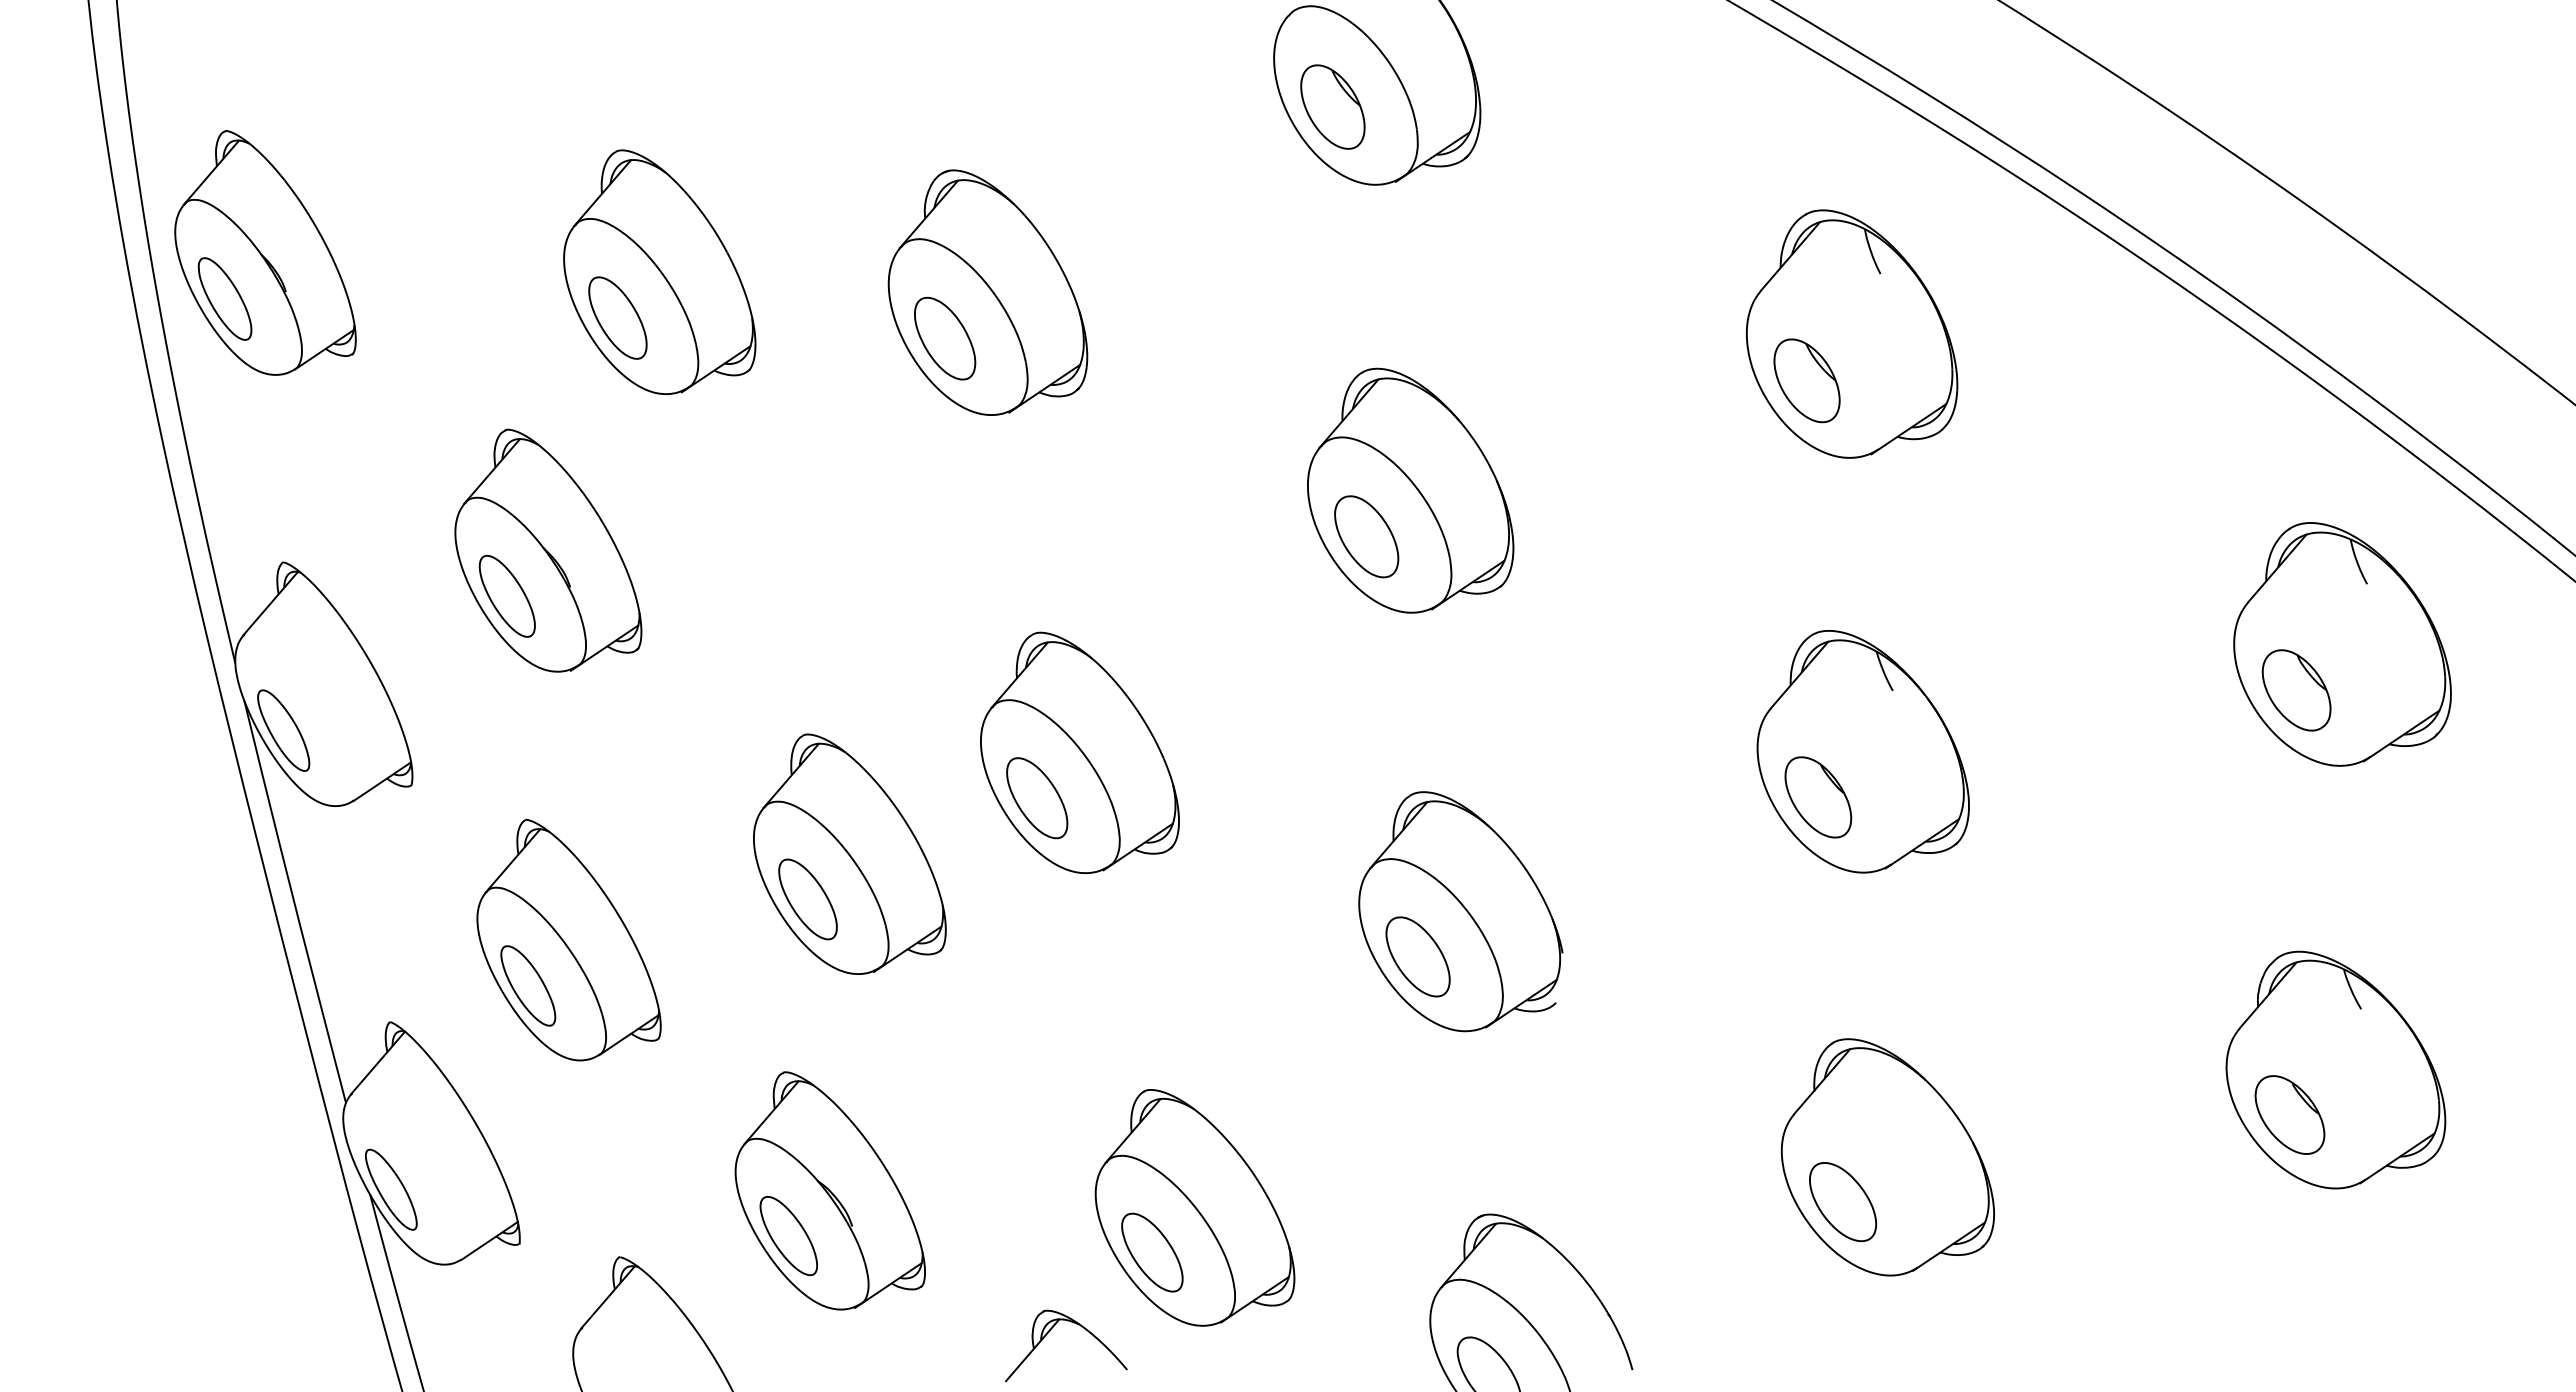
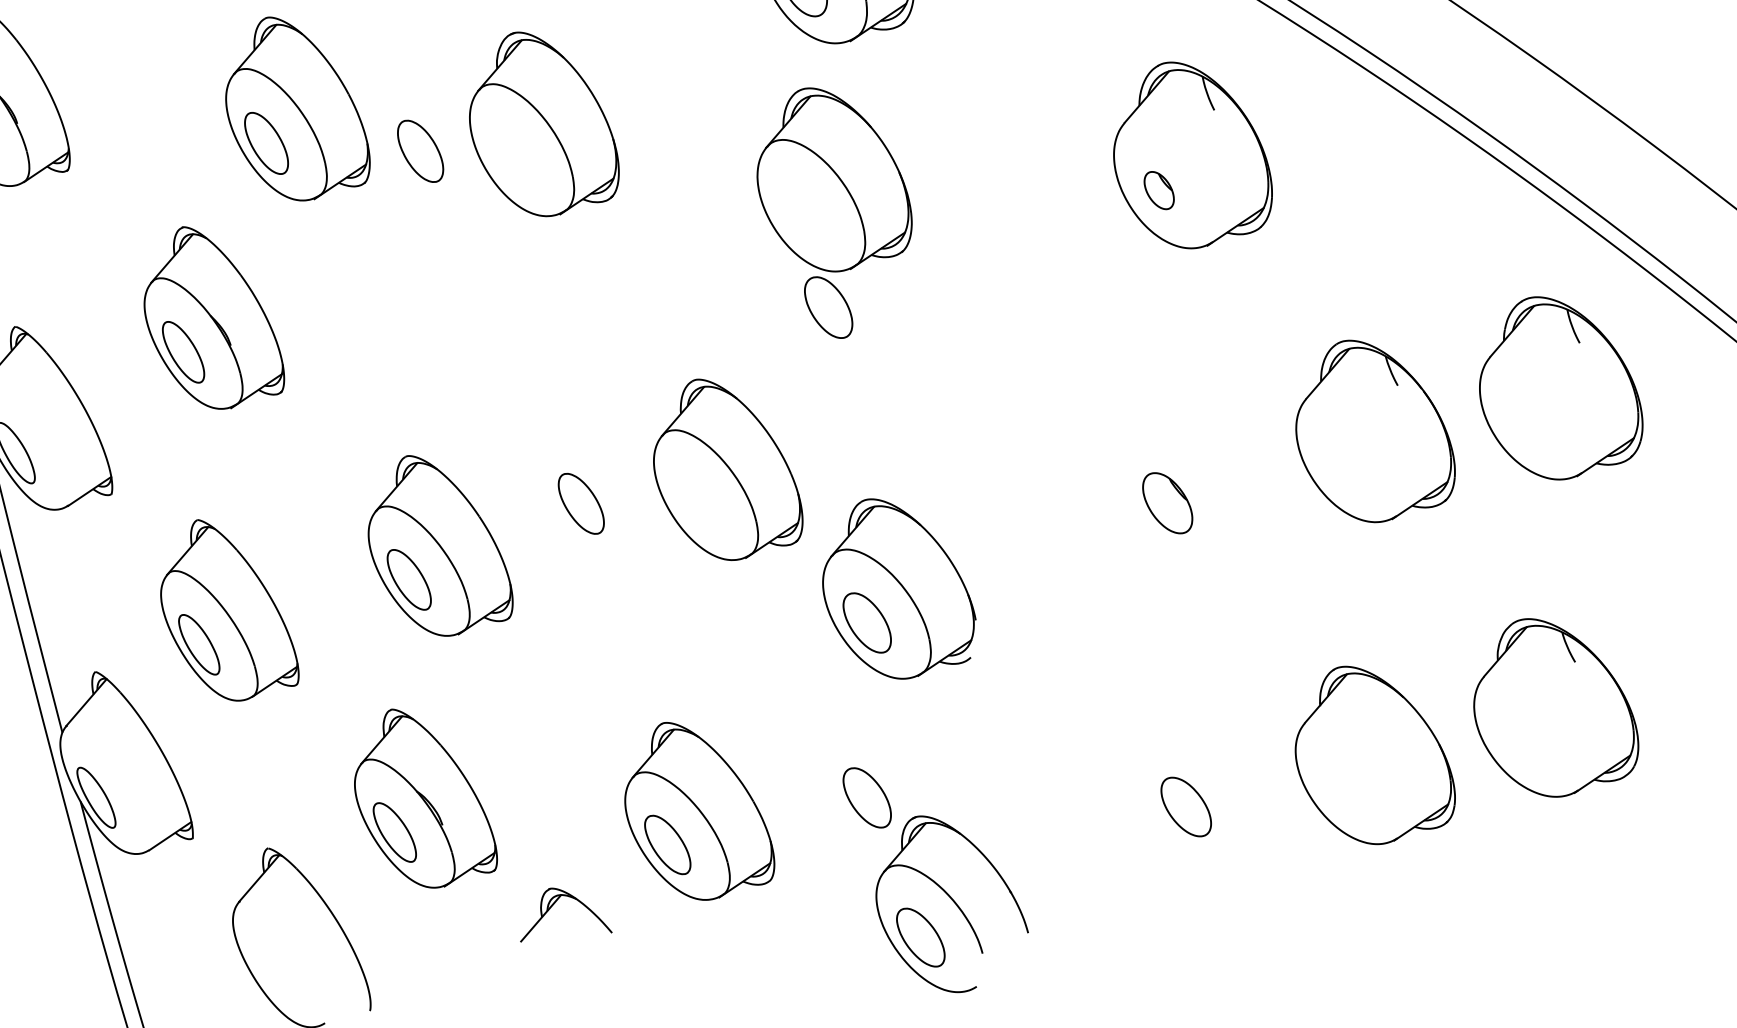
part: (945, 338) -> (420, 151), moved
part: (1806, 380) -> (1158, 190), size x0.6
part: (1410, 490) -> (834, 179), moved
part: (2296, 690) -> (1526, 423), removed
part: (1862, 751) -> (1375, 431), moved
part: (1079, 752) -> (727, 469), moved
part: (2289, 1114) -> (1521, 741), removed
part: (1887, 1157) -> (1375, 755), moved
part: (1417, 1189) -> (866, 797), added
part: (1050, 1331) -> (554, 904), moved

